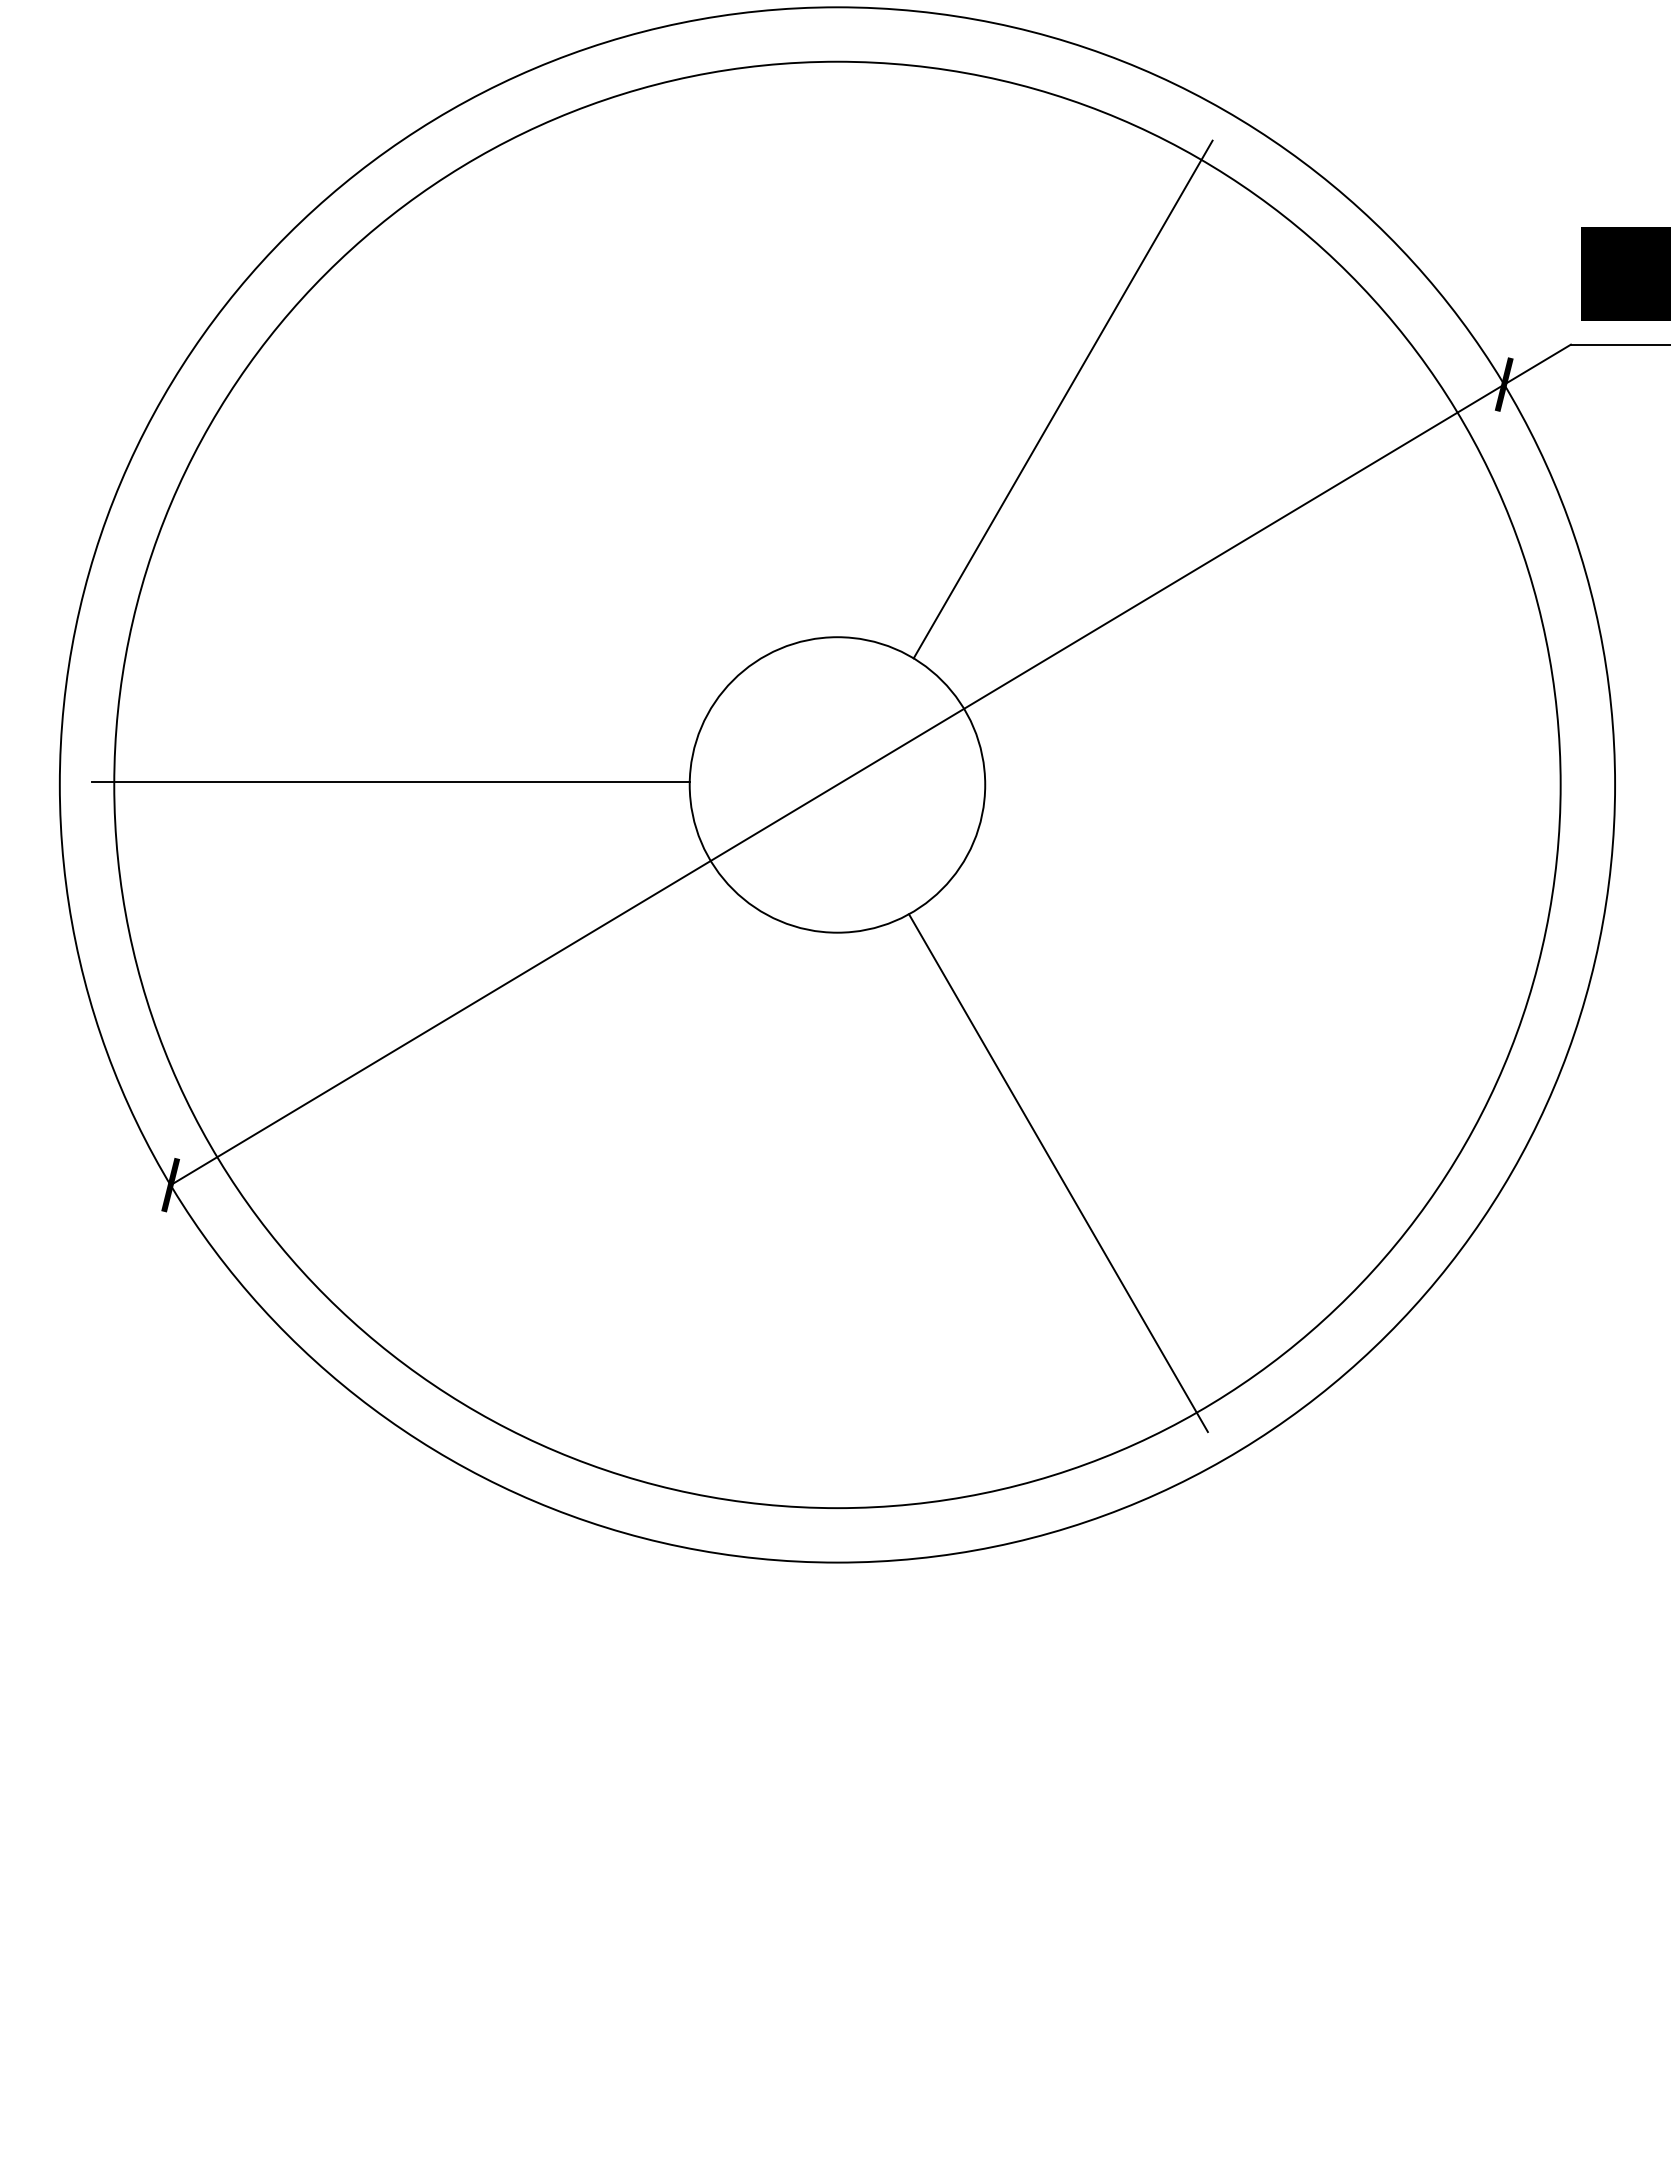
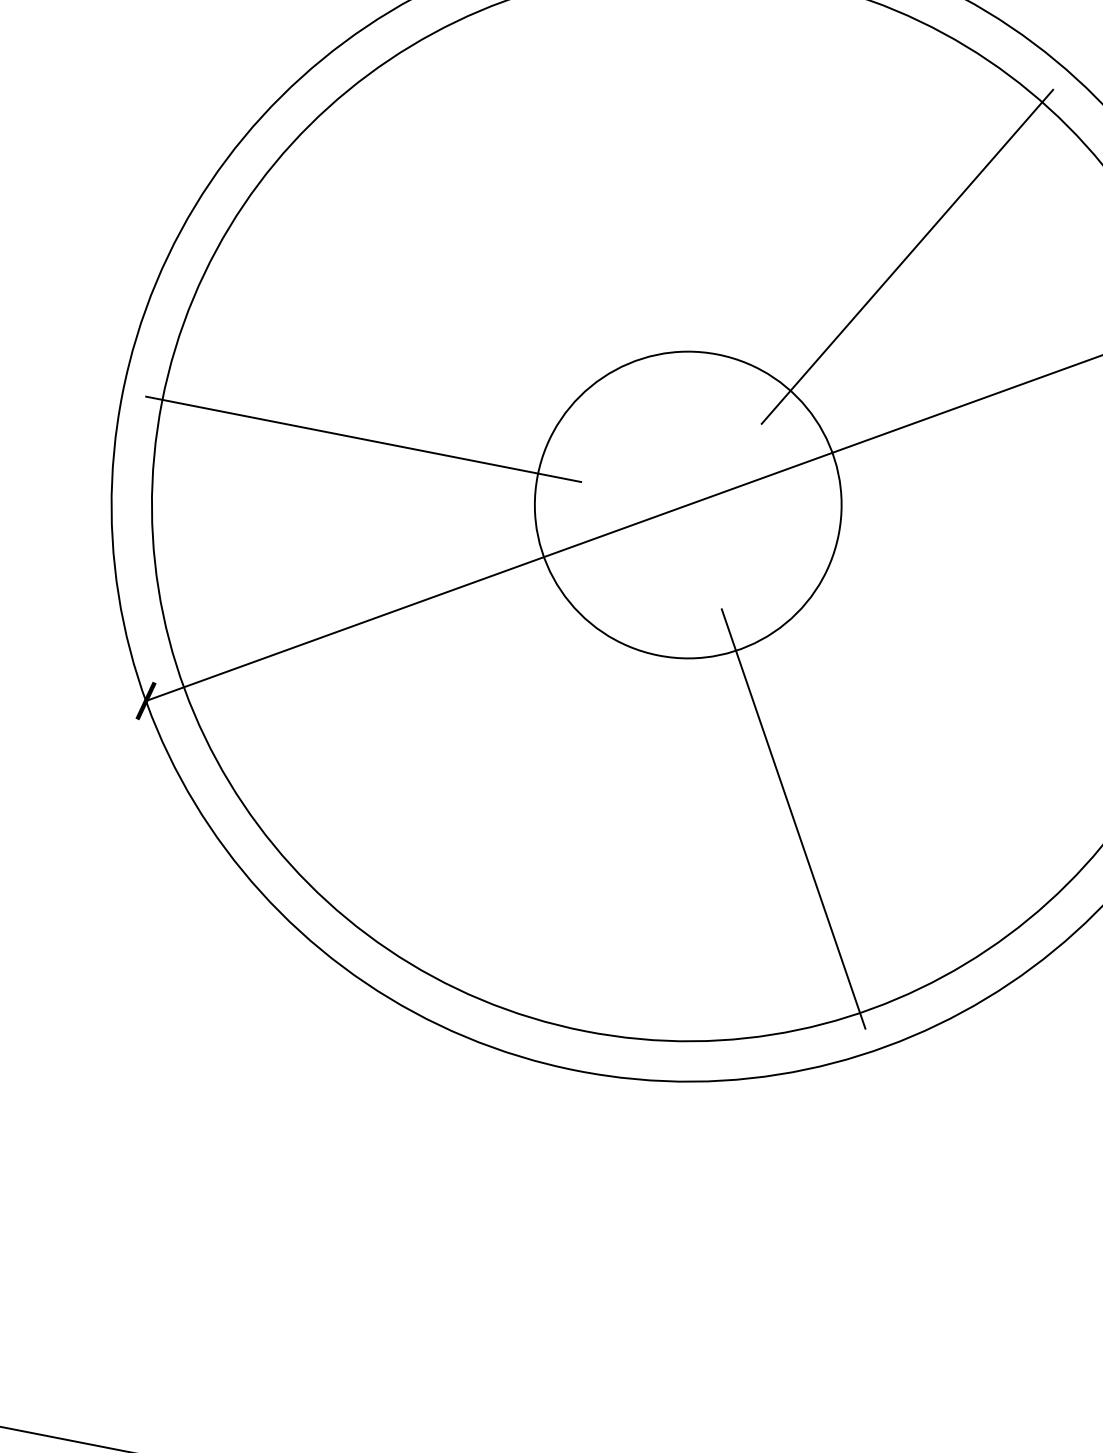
circle: (837, 784) -> (688, 504), size x1.4

